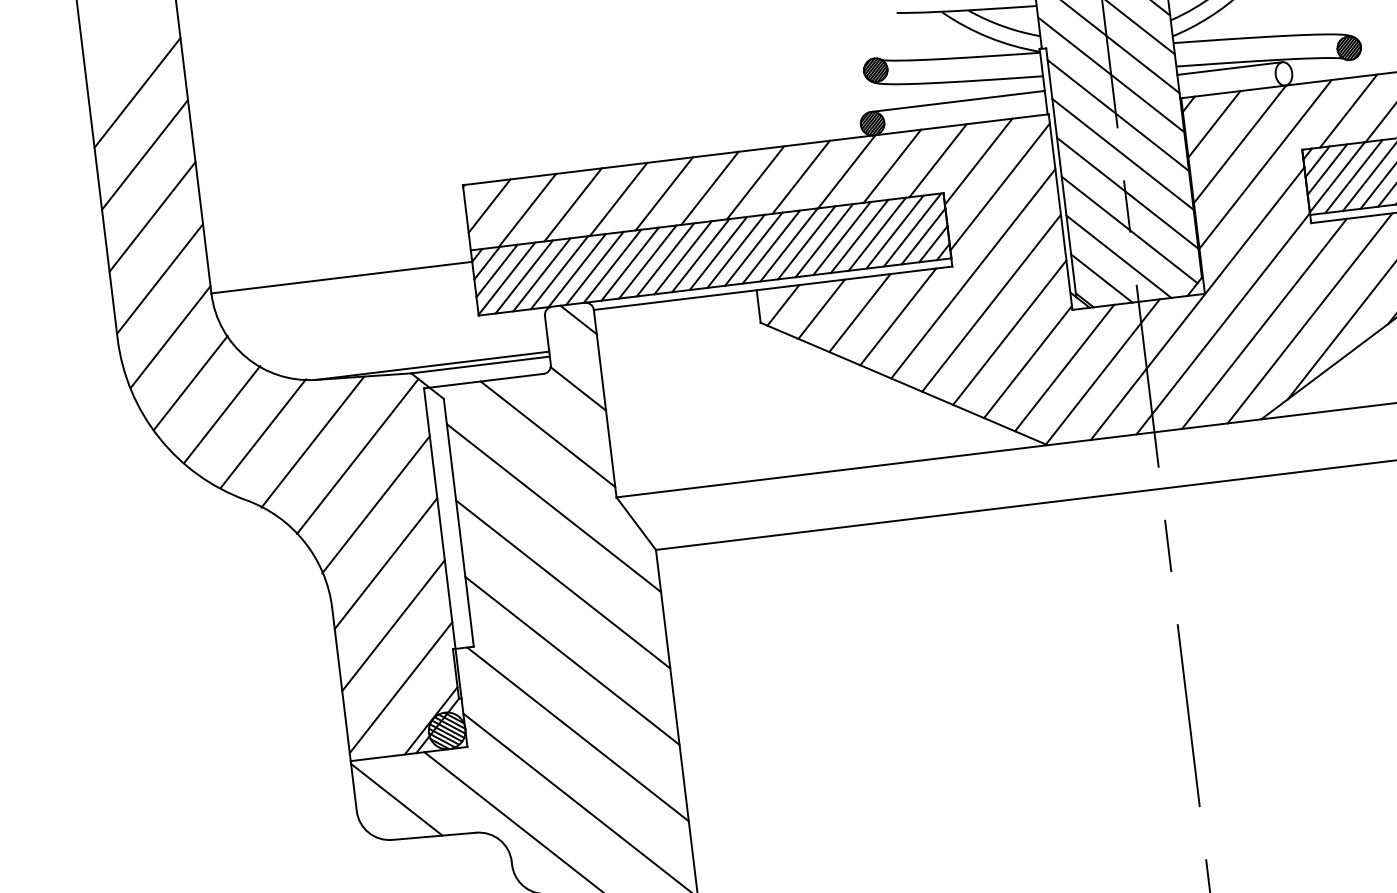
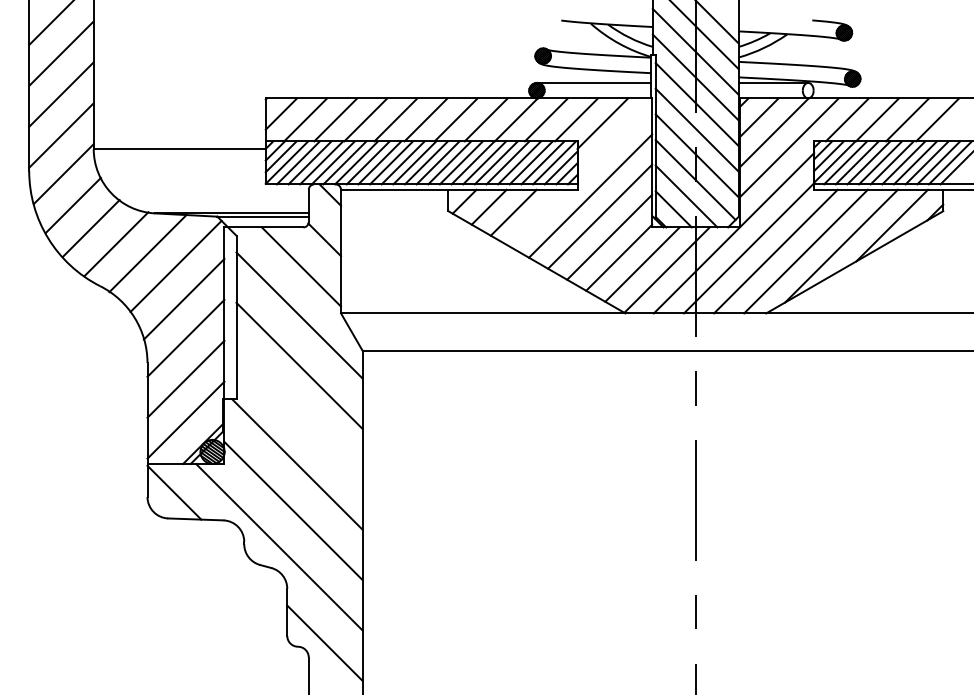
line: (999, 186) -> (614, 141), removed
line: (896, 315) -> (537, 217), removed
line: (572, 661) -> (299, 416), removed

